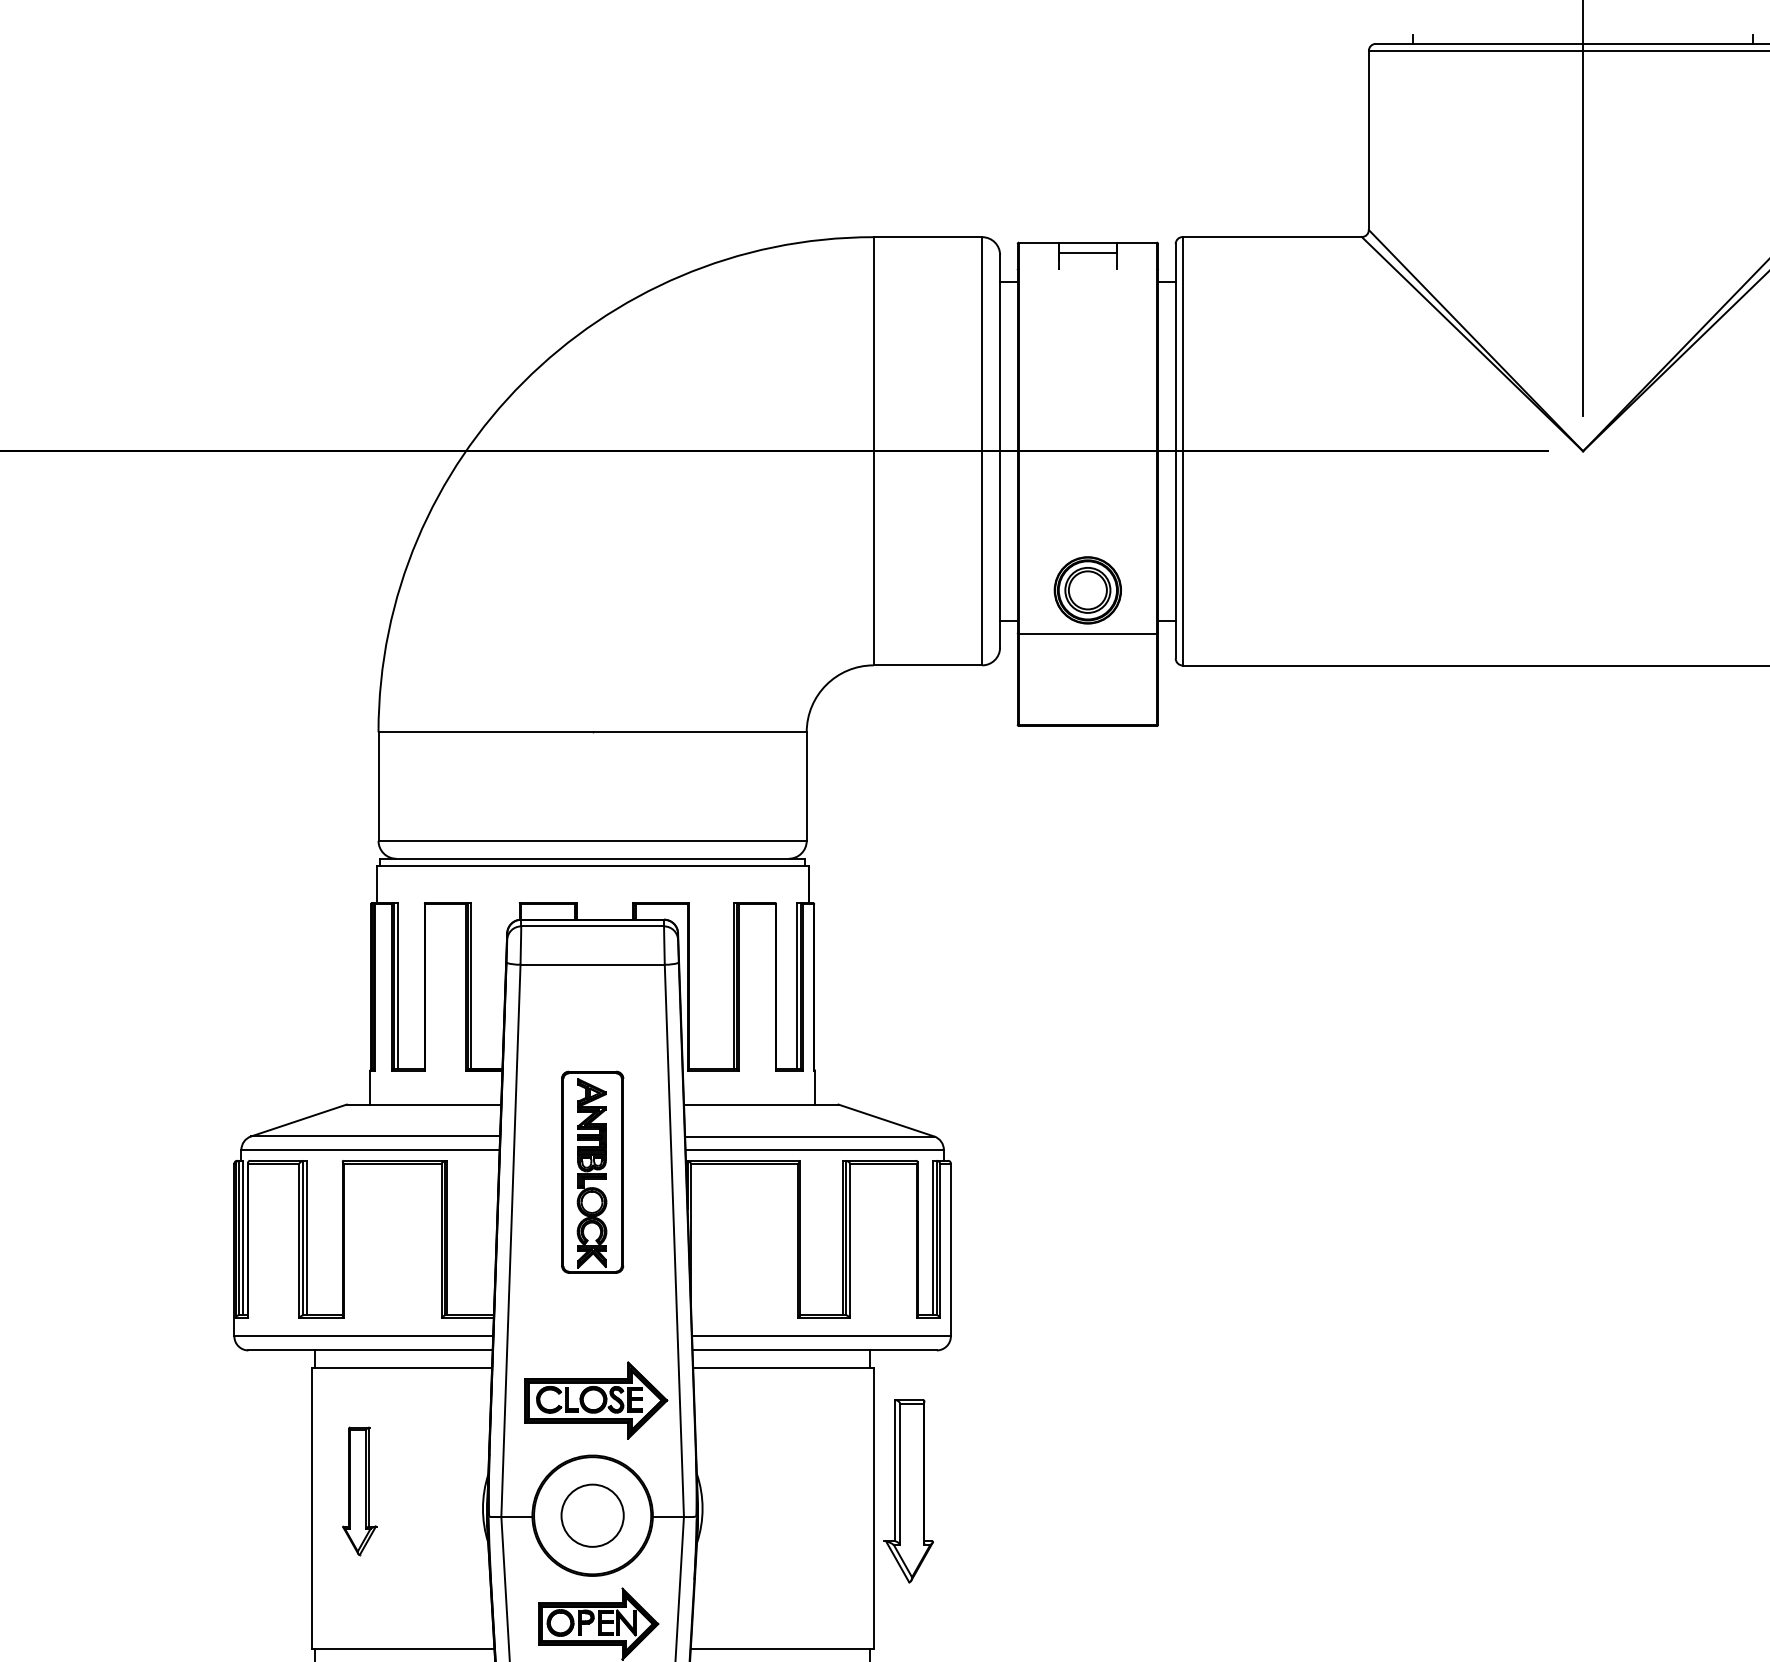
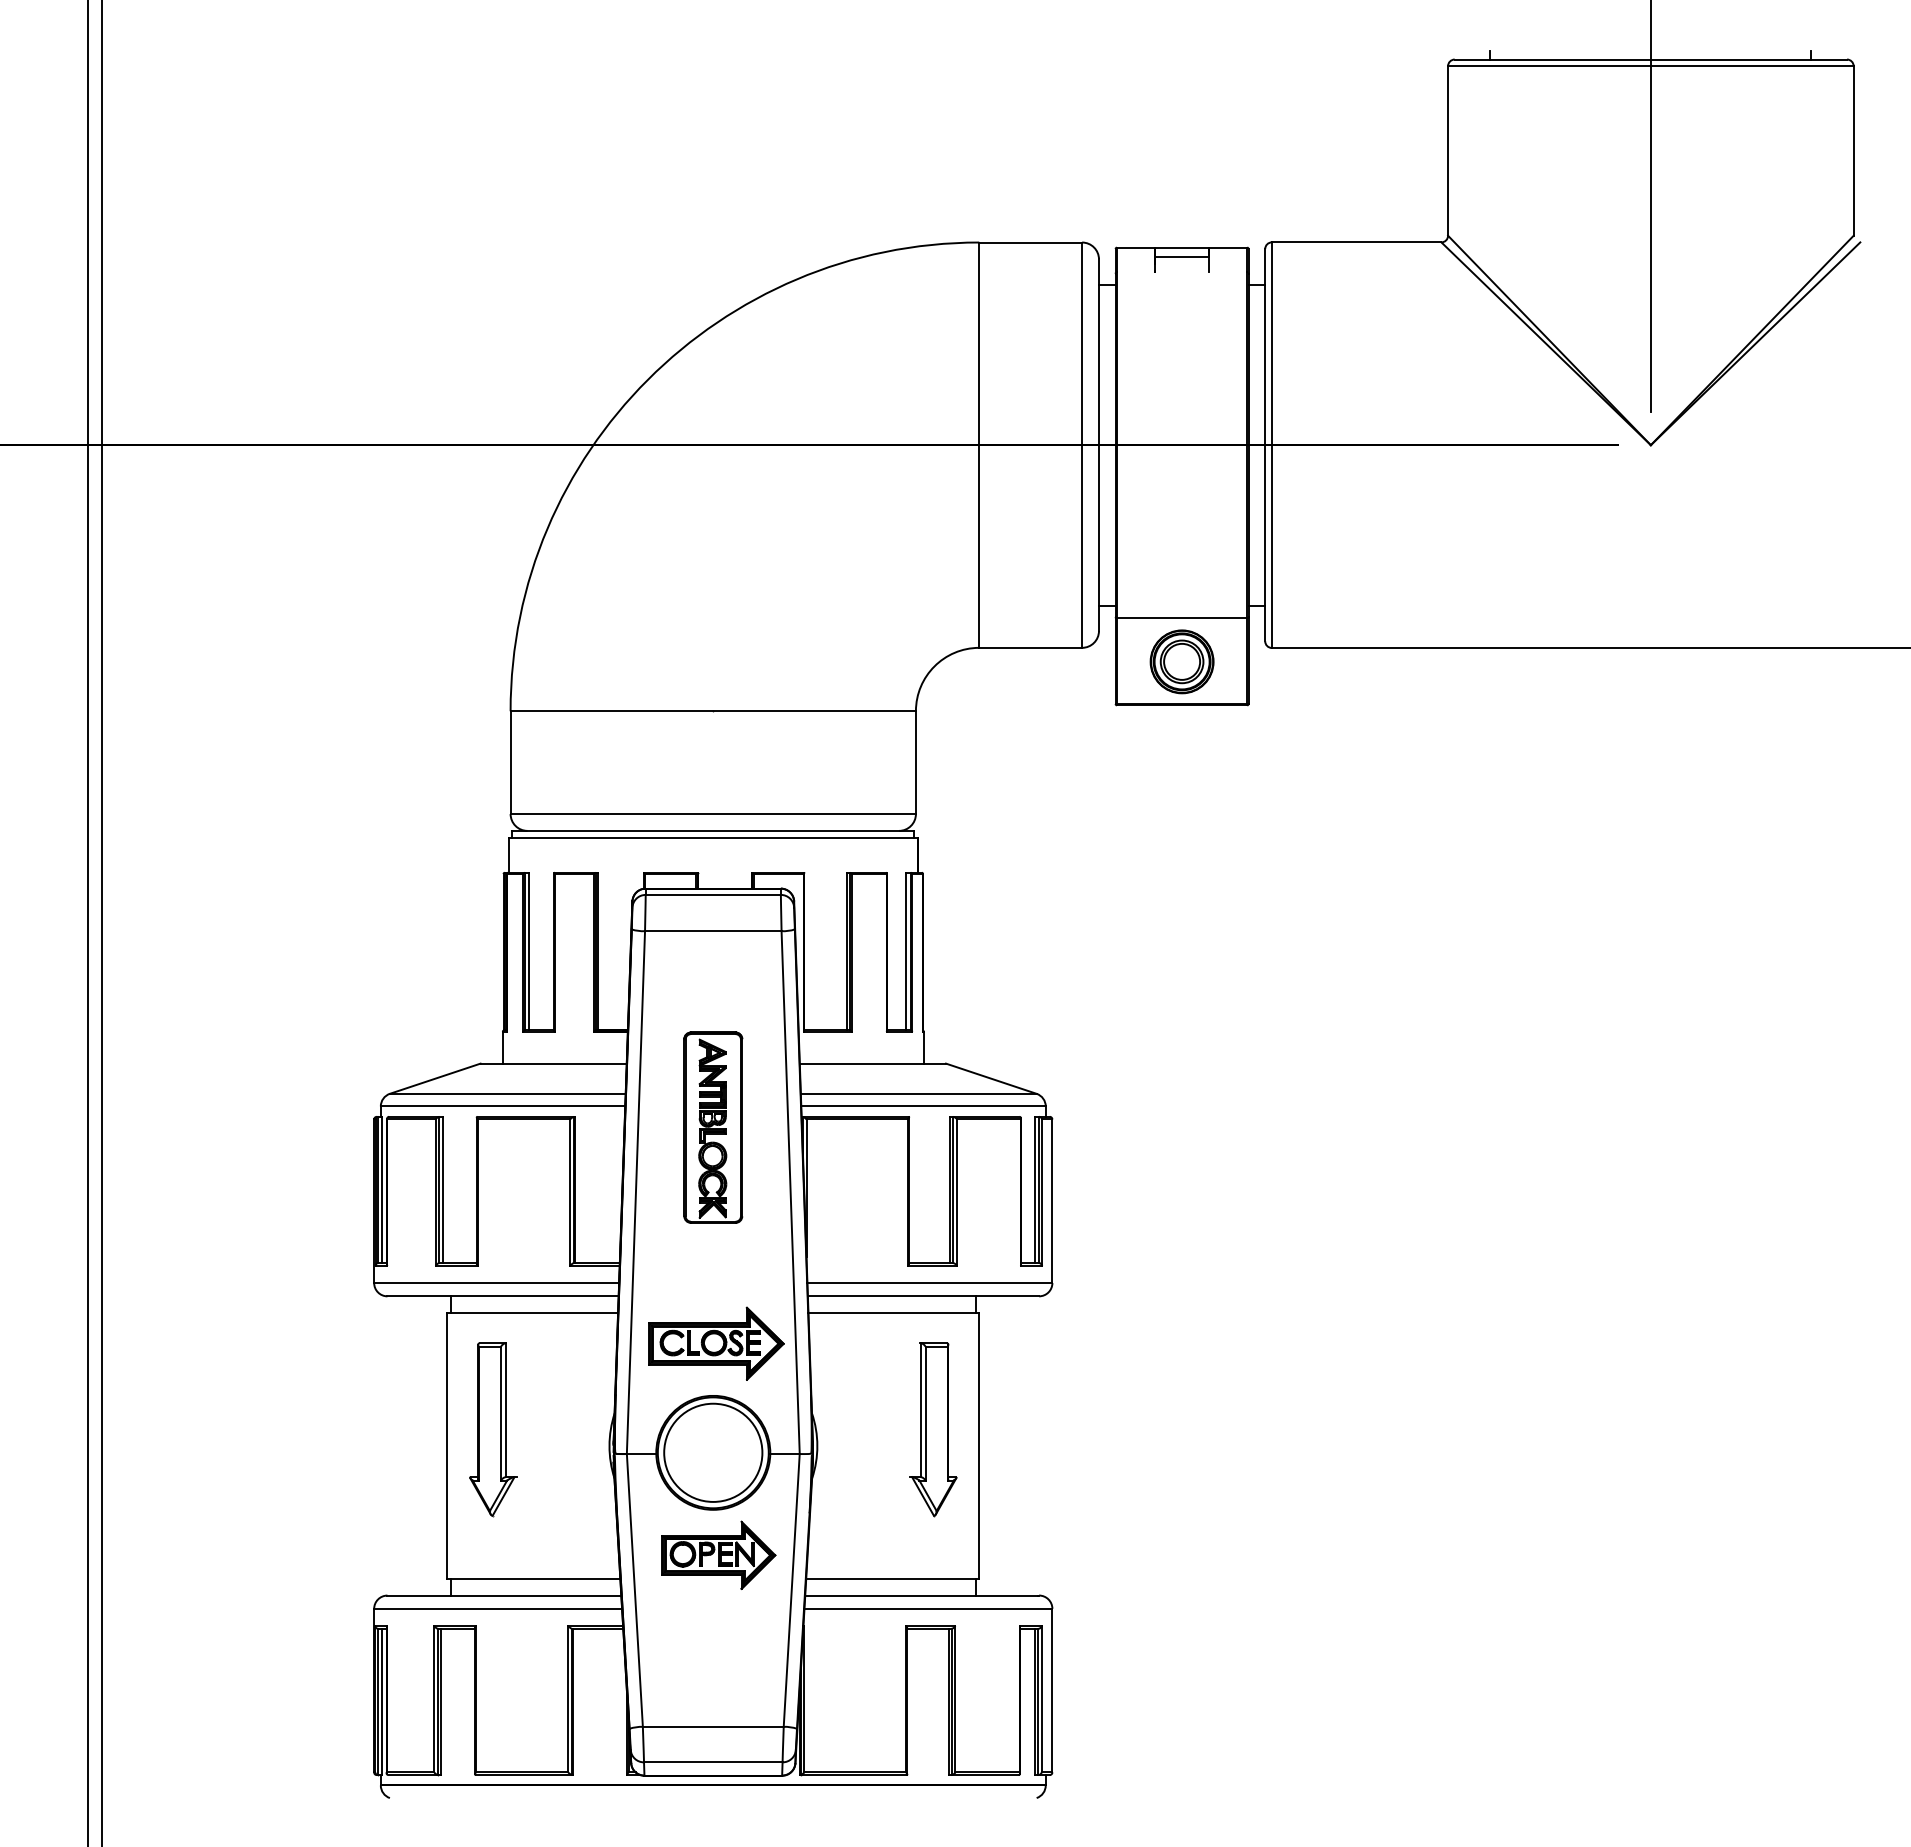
part: (1087, 589) -> (1181, 661), moved
part: (360, 1491) -> (493, 1429), size x1.43
part: (908, 1491) -> (933, 1429), moved
circle: (592, 1515) -> (713, 1452), size x1.67

